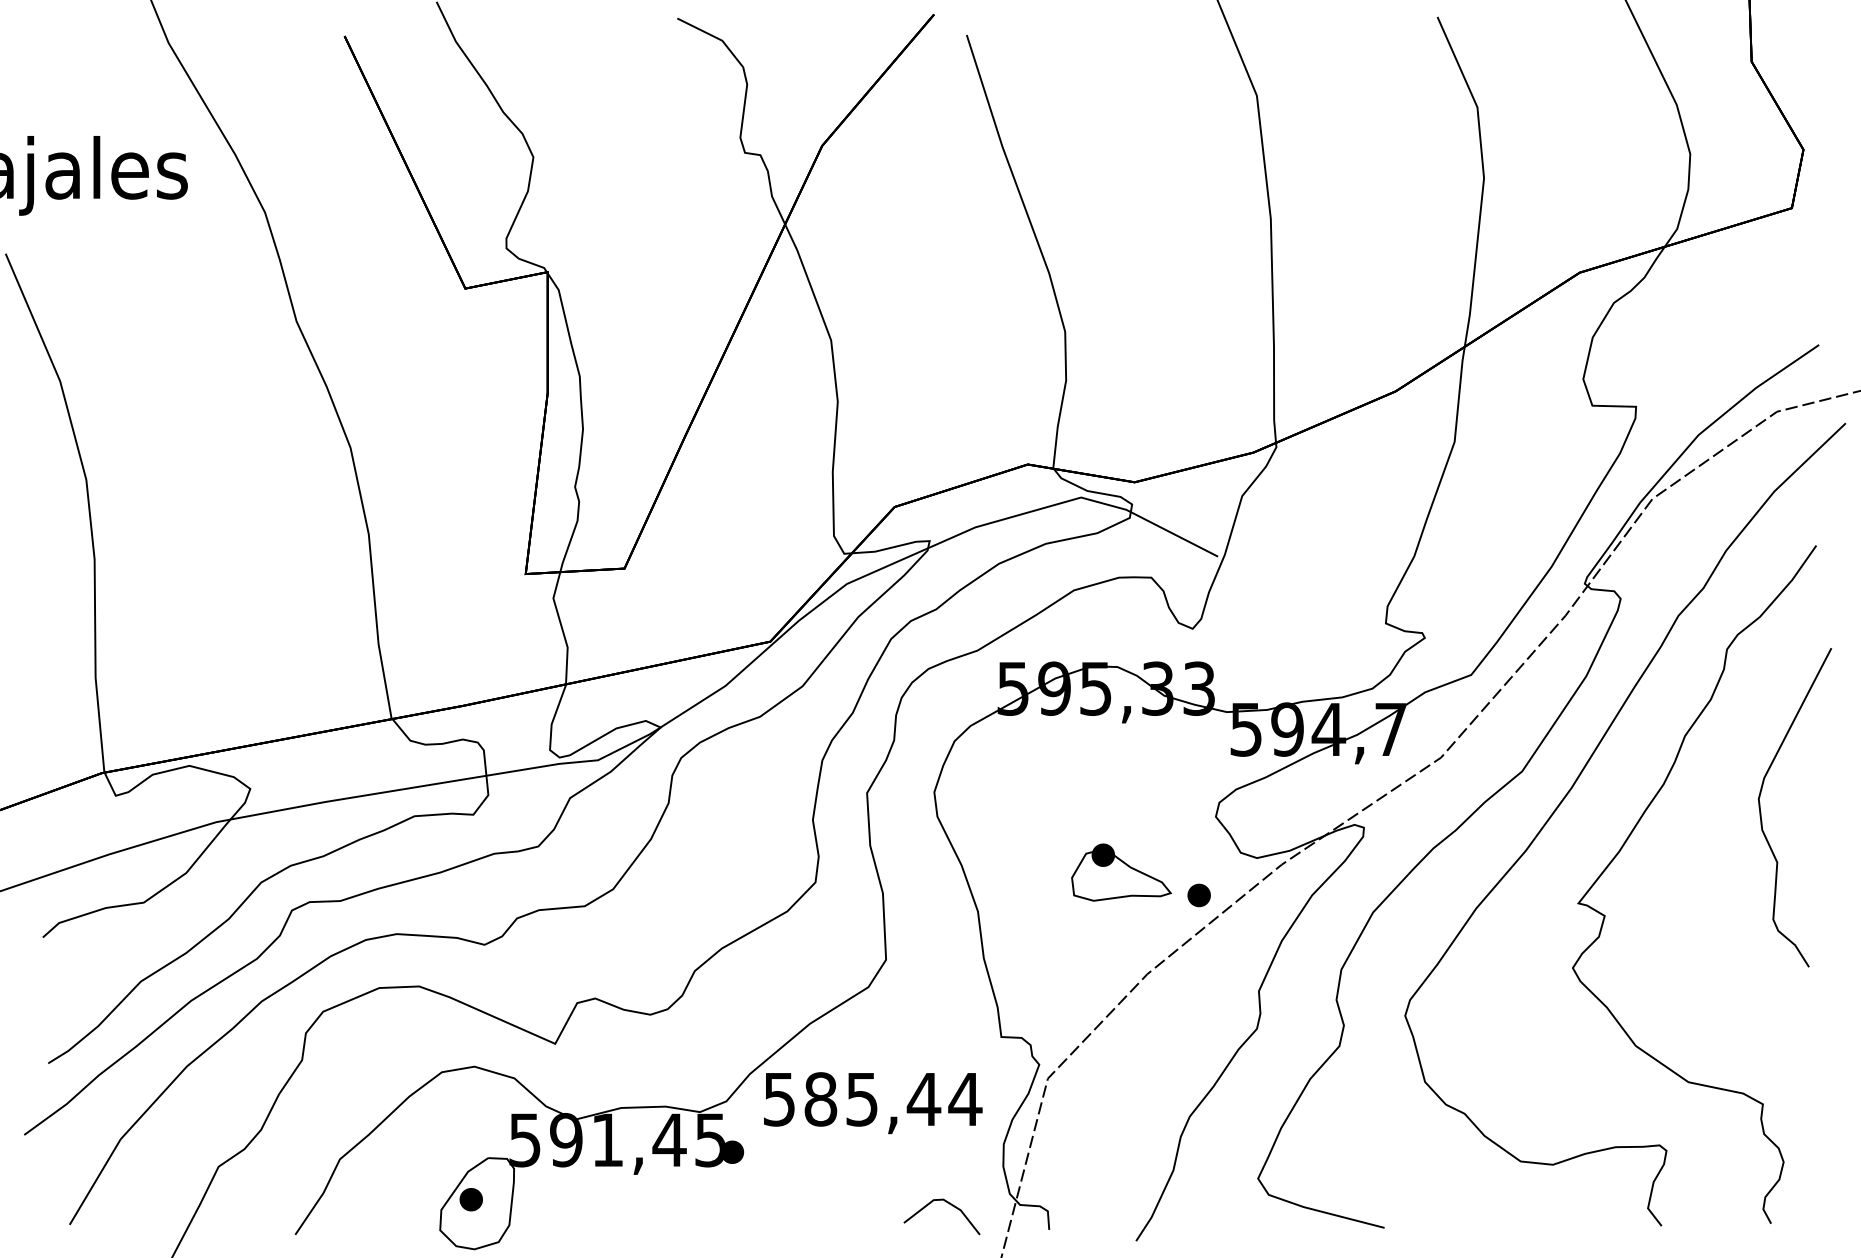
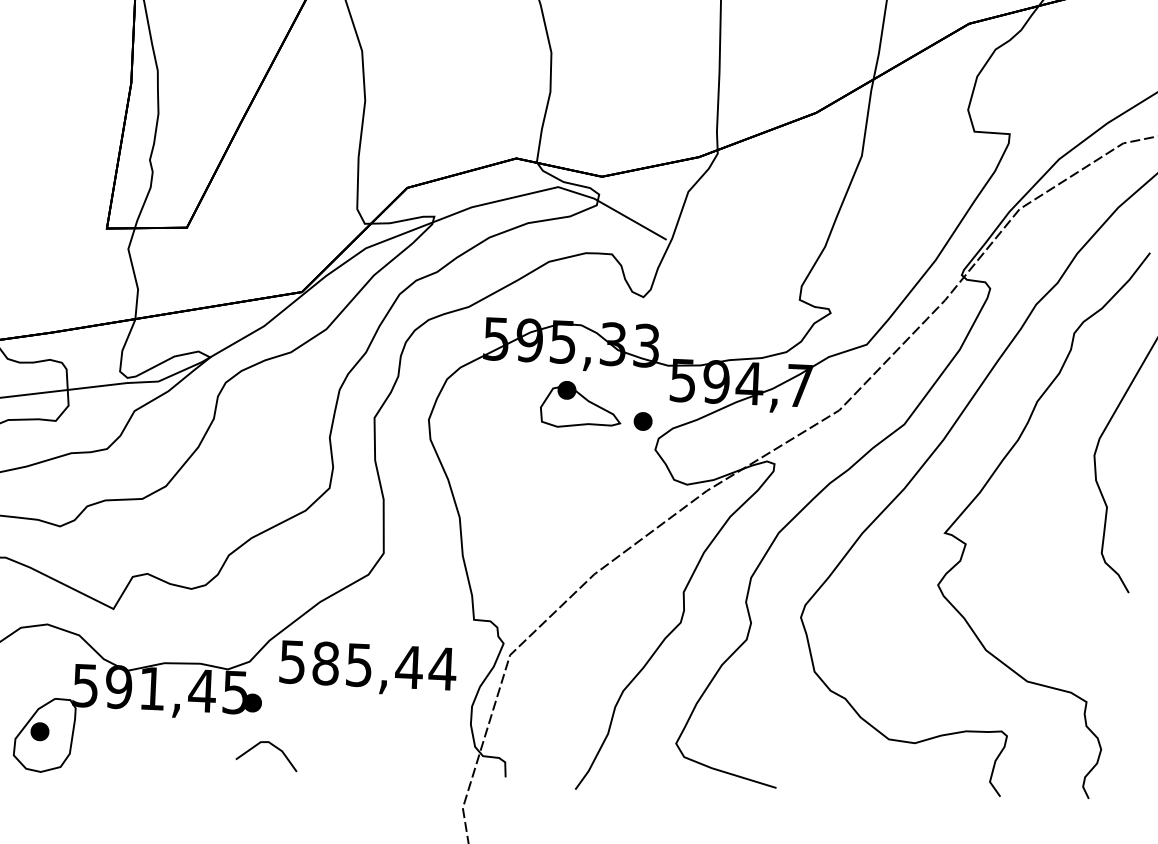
part: (1121, 872) -> (581, 404), moved
part: (1198, 895) -> (642, 421), moved
line: (950, 1205) -> (274, 747), moved

